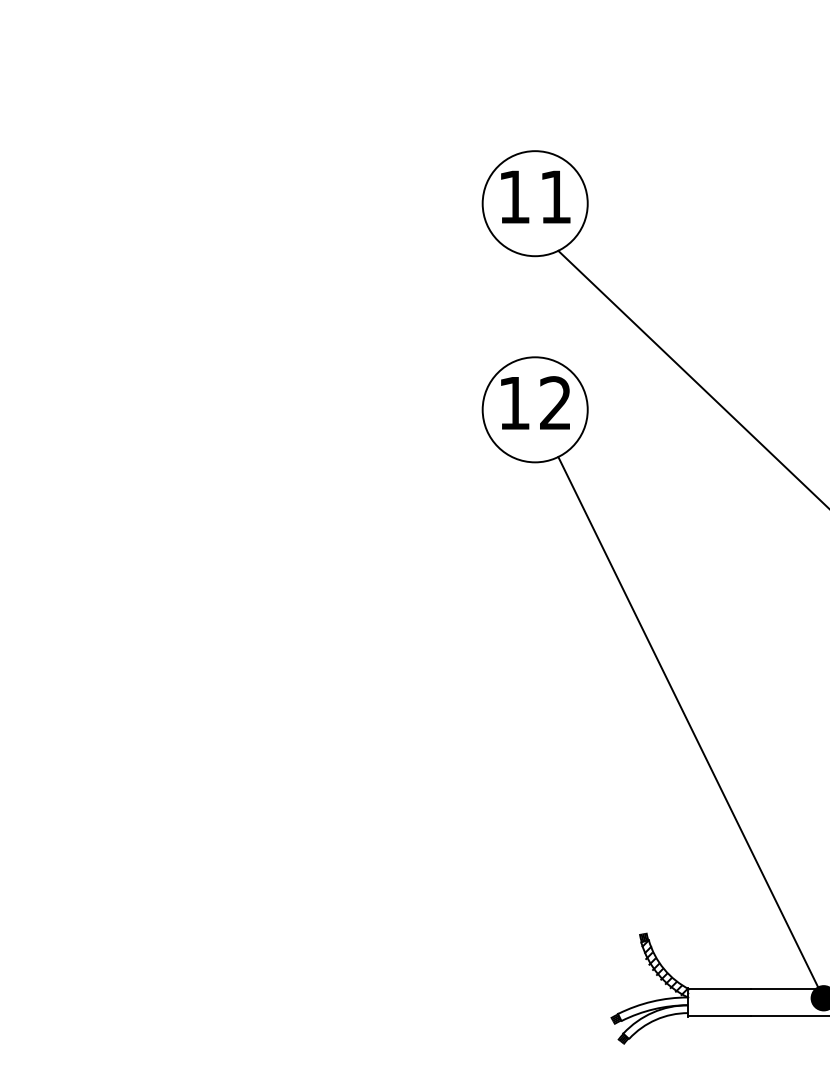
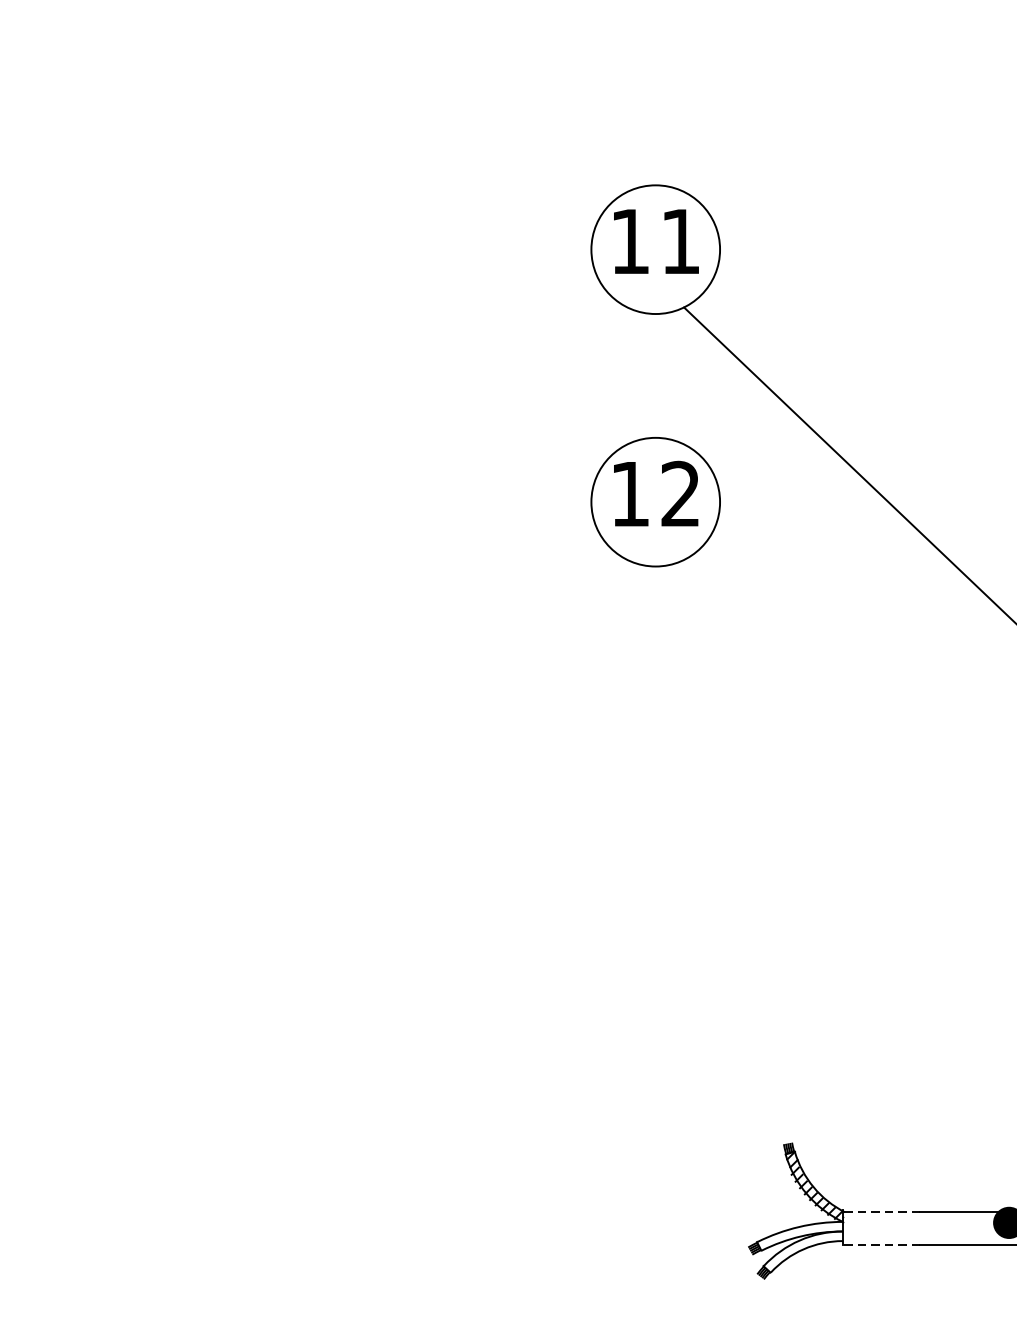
line: (690, 727) -> (845, 891), removed
line: (719, 989) -> (881, 1212), solid -> dashed
line: (719, 1016) -> (881, 1245), solid -> dashed

